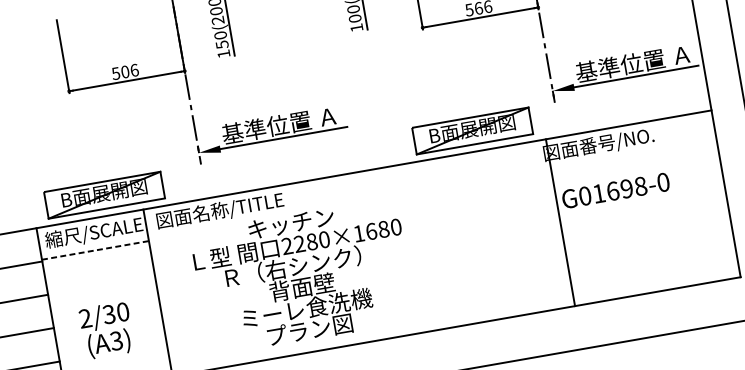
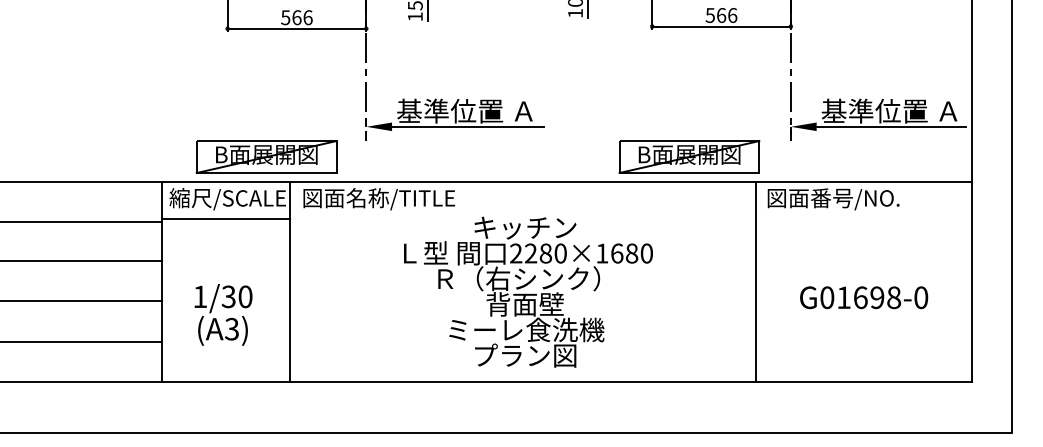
text: (124, 71) -> (296, 17), 506 -> 566
text: (616, 190) -> (864, 297), moved
part: (104, 194) -> (266, 156), moved
line: (560, 222) -> (756, 281), moved
line: (96, 250) -> (226, 219), dashed -> solid
text: (303, 276) -> (528, 291), moved
text: (85, 318) -> (200, 296), 2/30 -> 1/30

